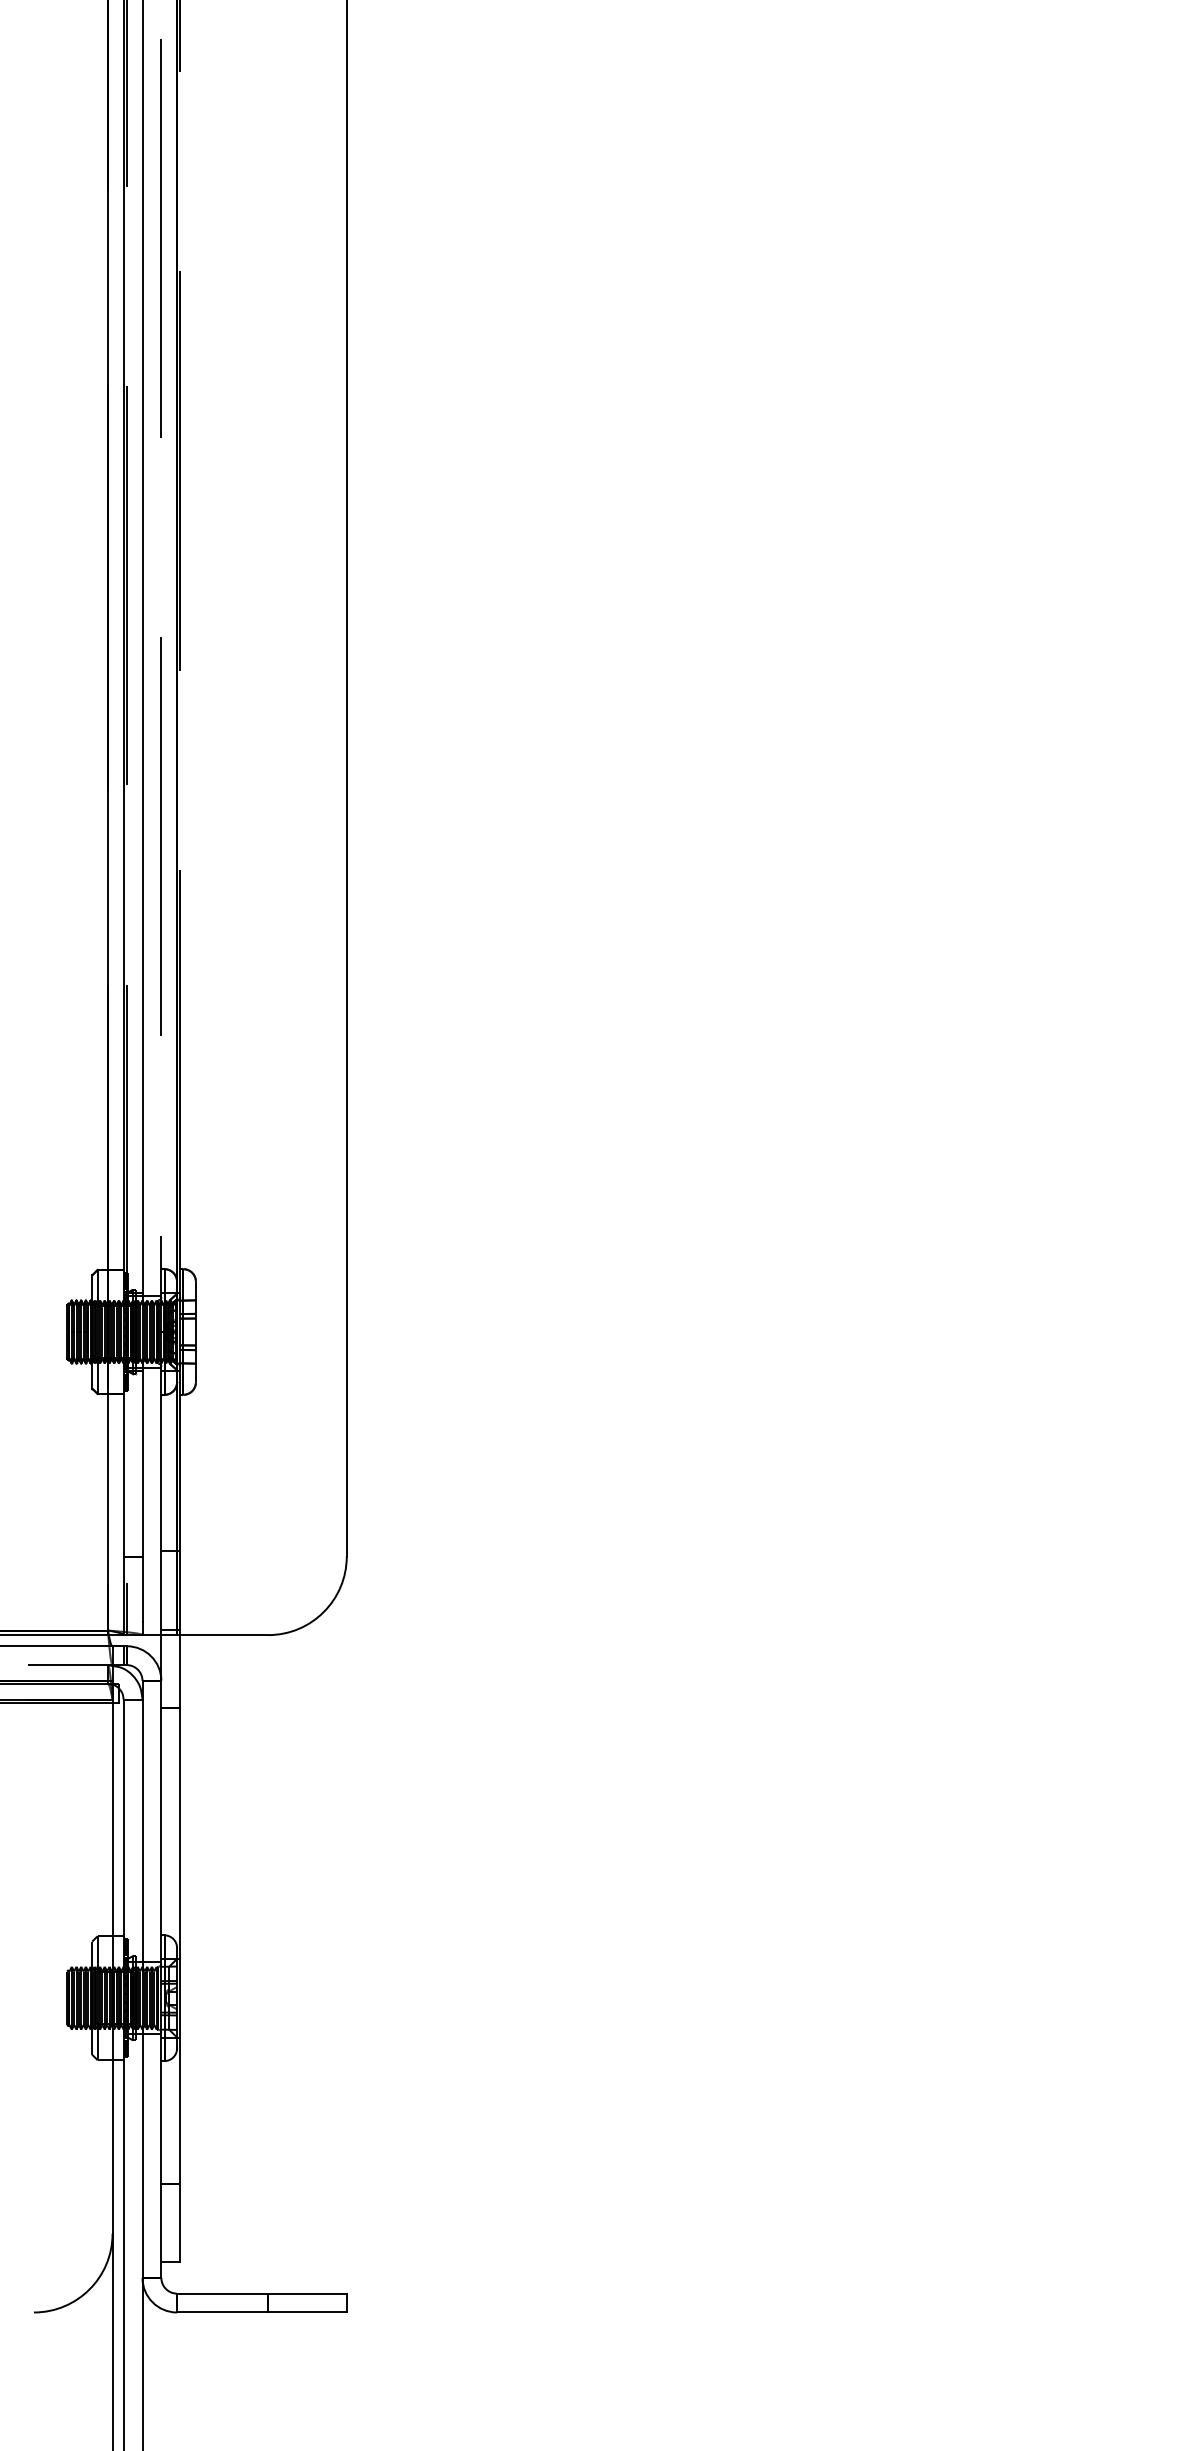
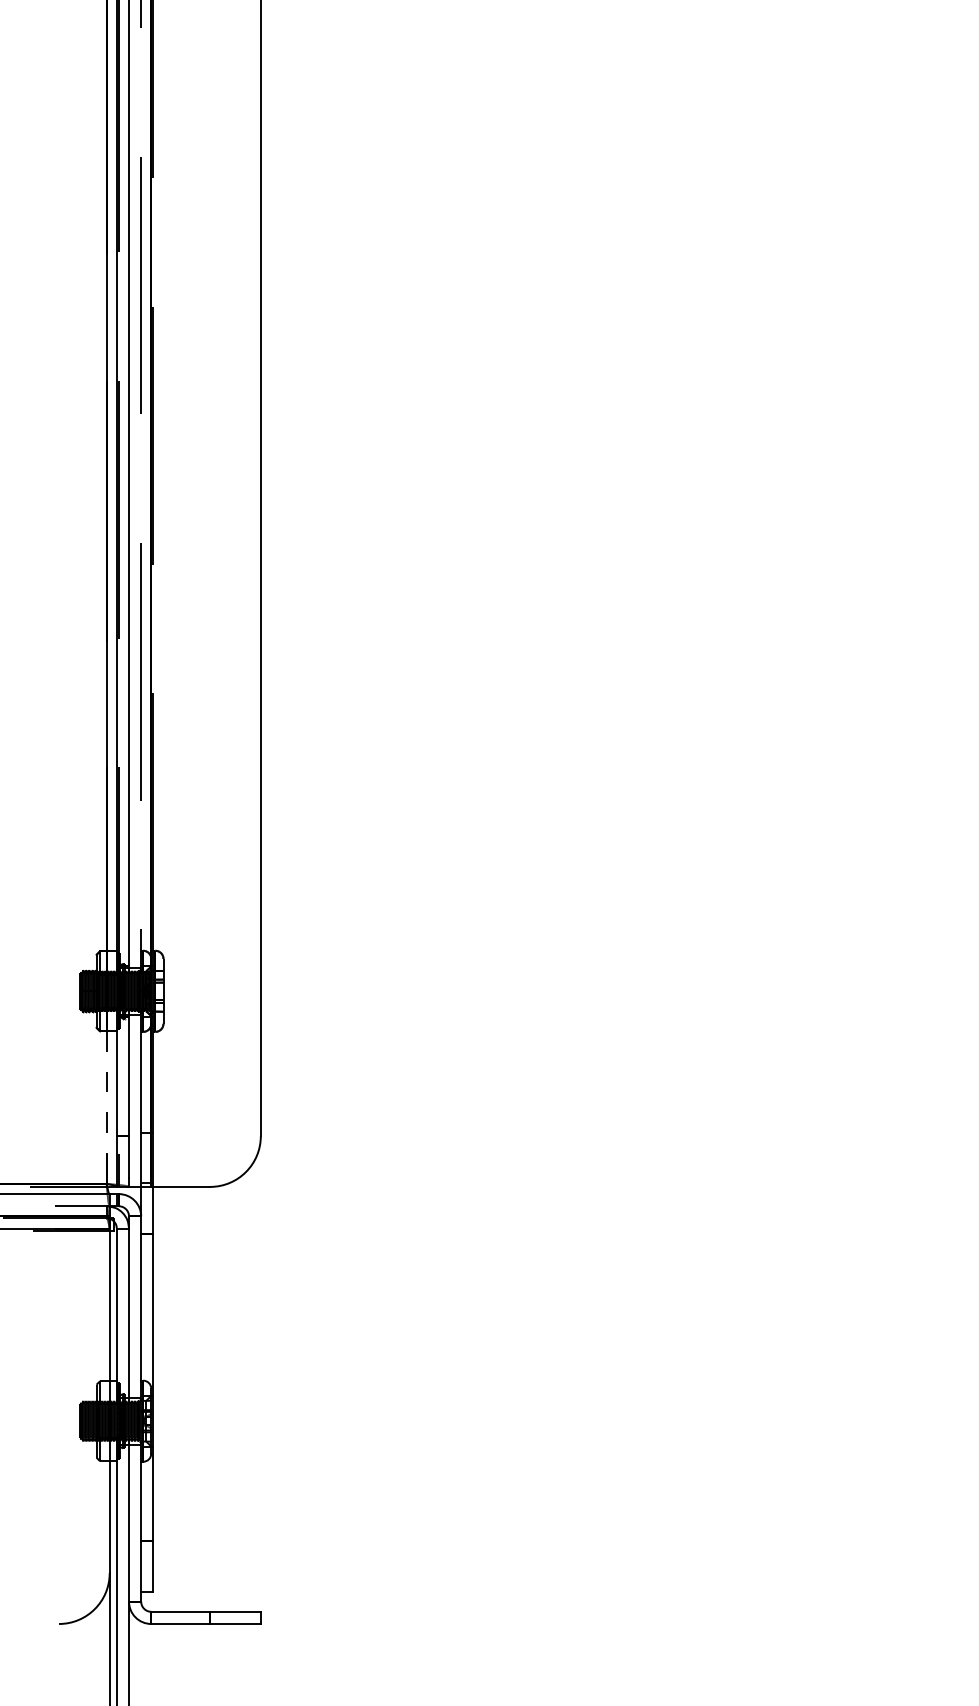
line: (107, 1513) -> (106, 1108), solid -> dashed

